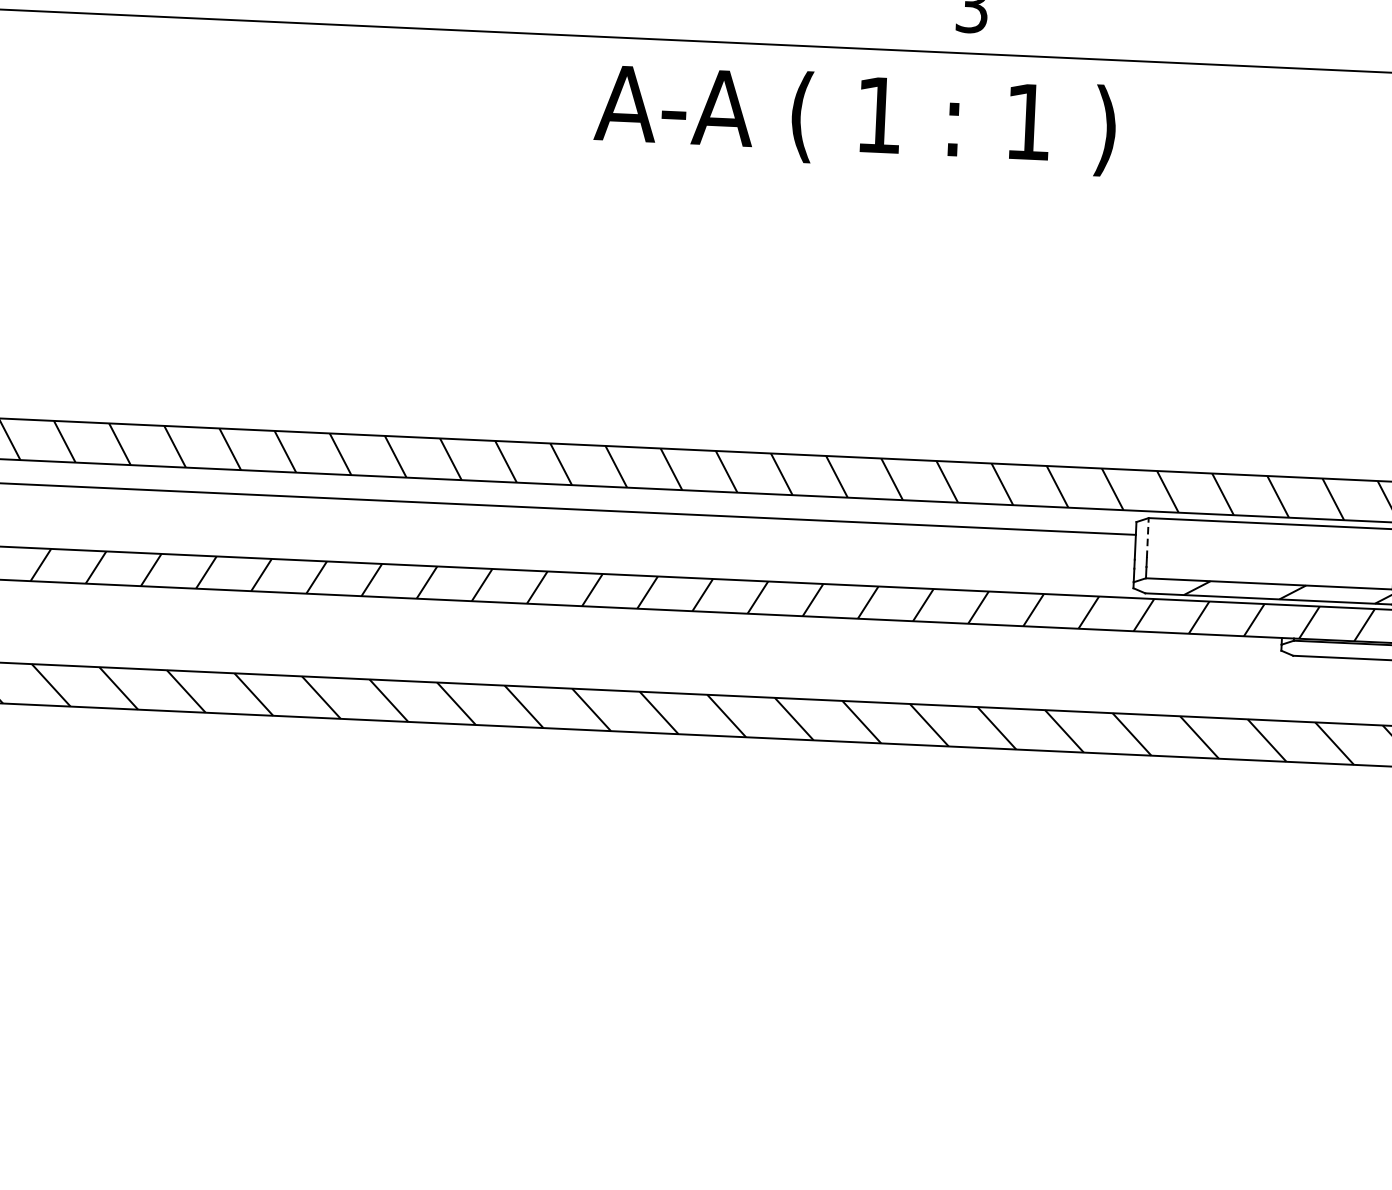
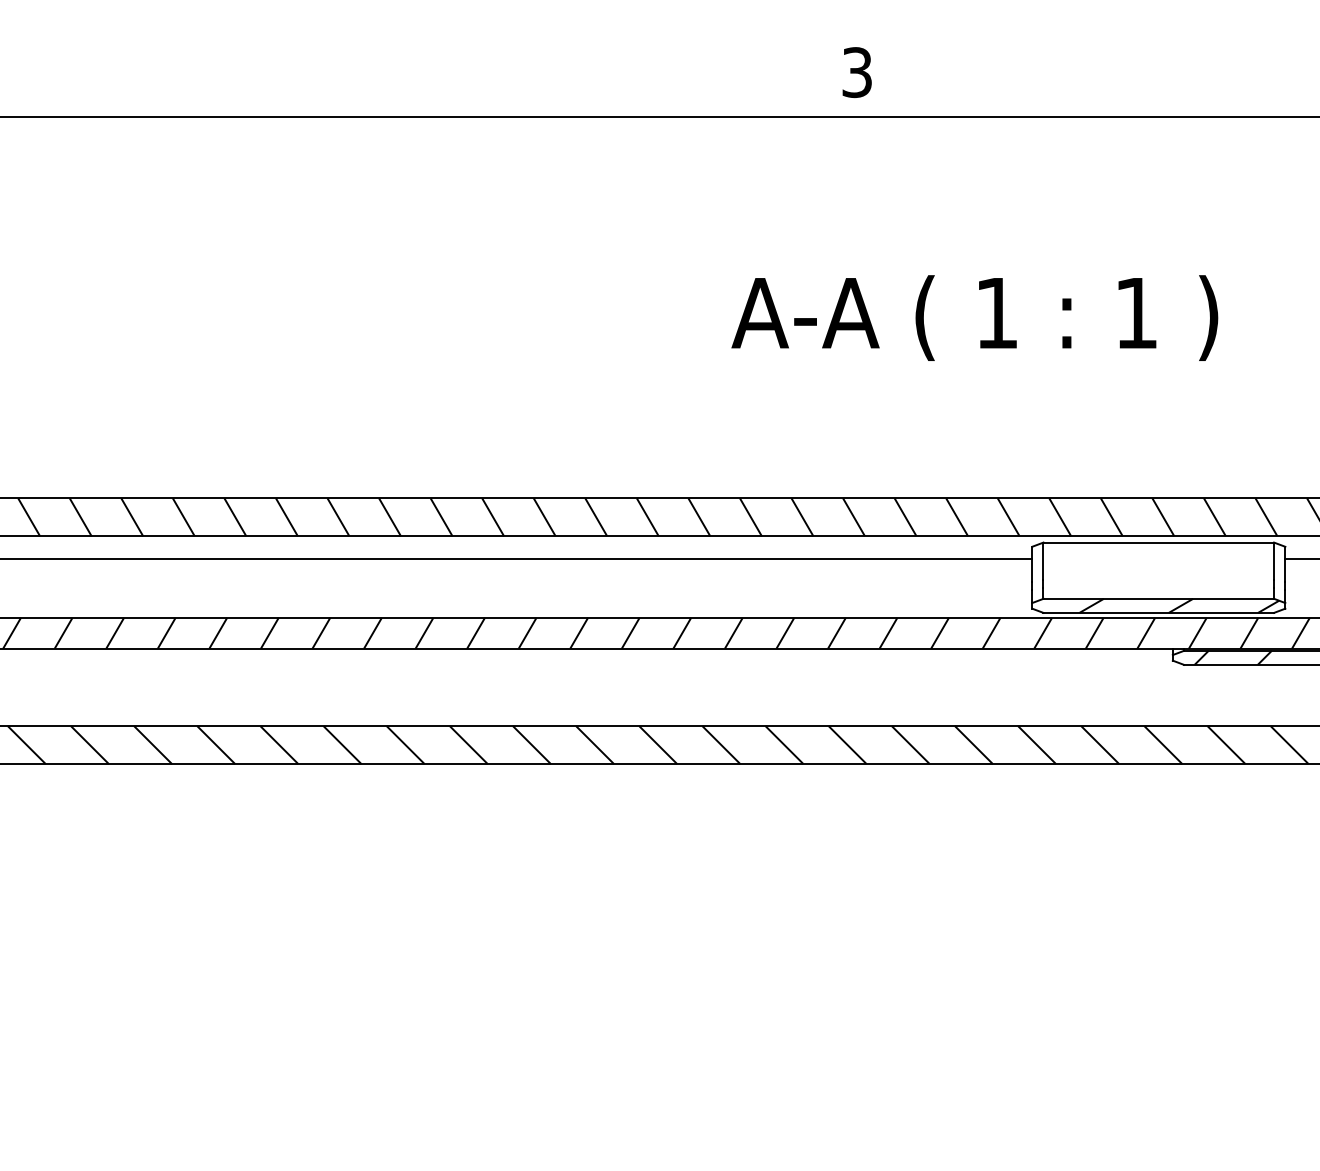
text: (854, 118) -> (974, 317), moved
line: (1147, 538) -> (1043, 561), dashed -> solid
hatch: (1345, 650) -> (1232, 657), added

